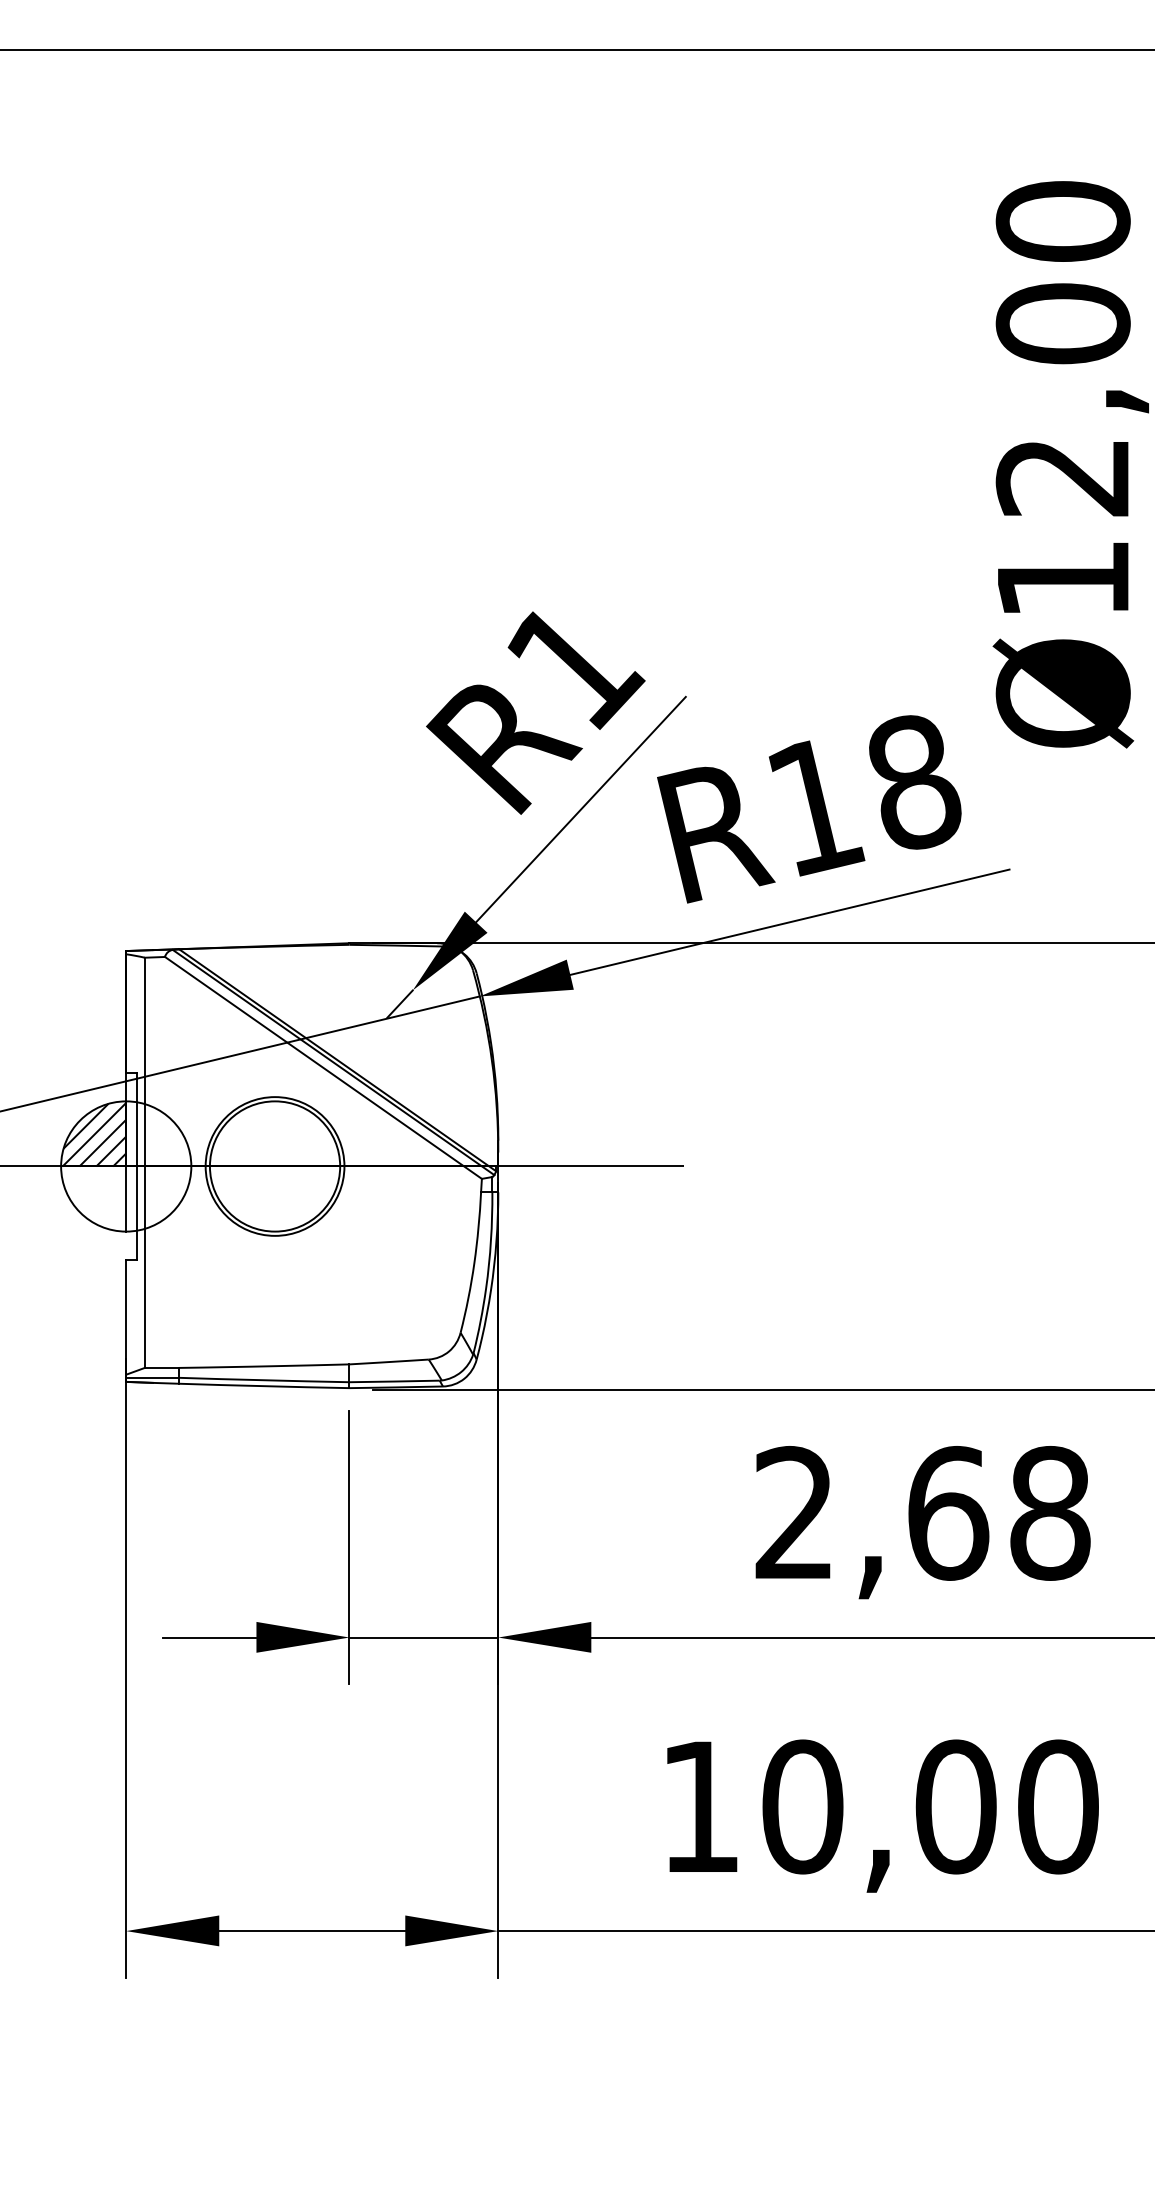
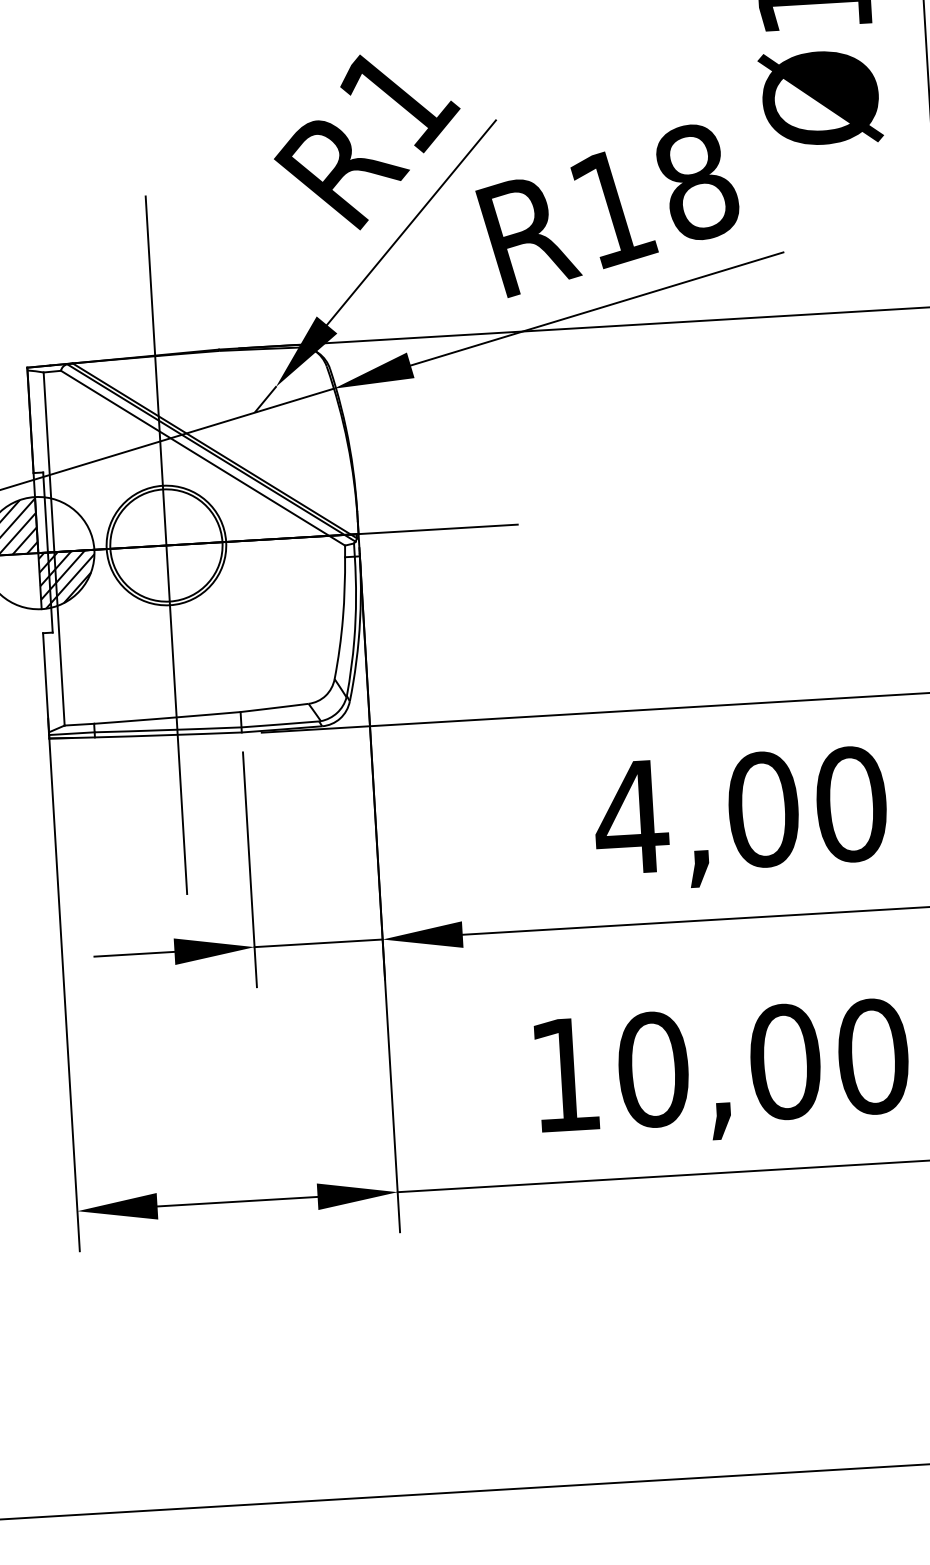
line: (275, 1165) -> (166, 544), added
hatch: (158, 1198) -> (67, 579), added
text: (920, 1513) -> (739, 811), 2,68 -> 4,00

